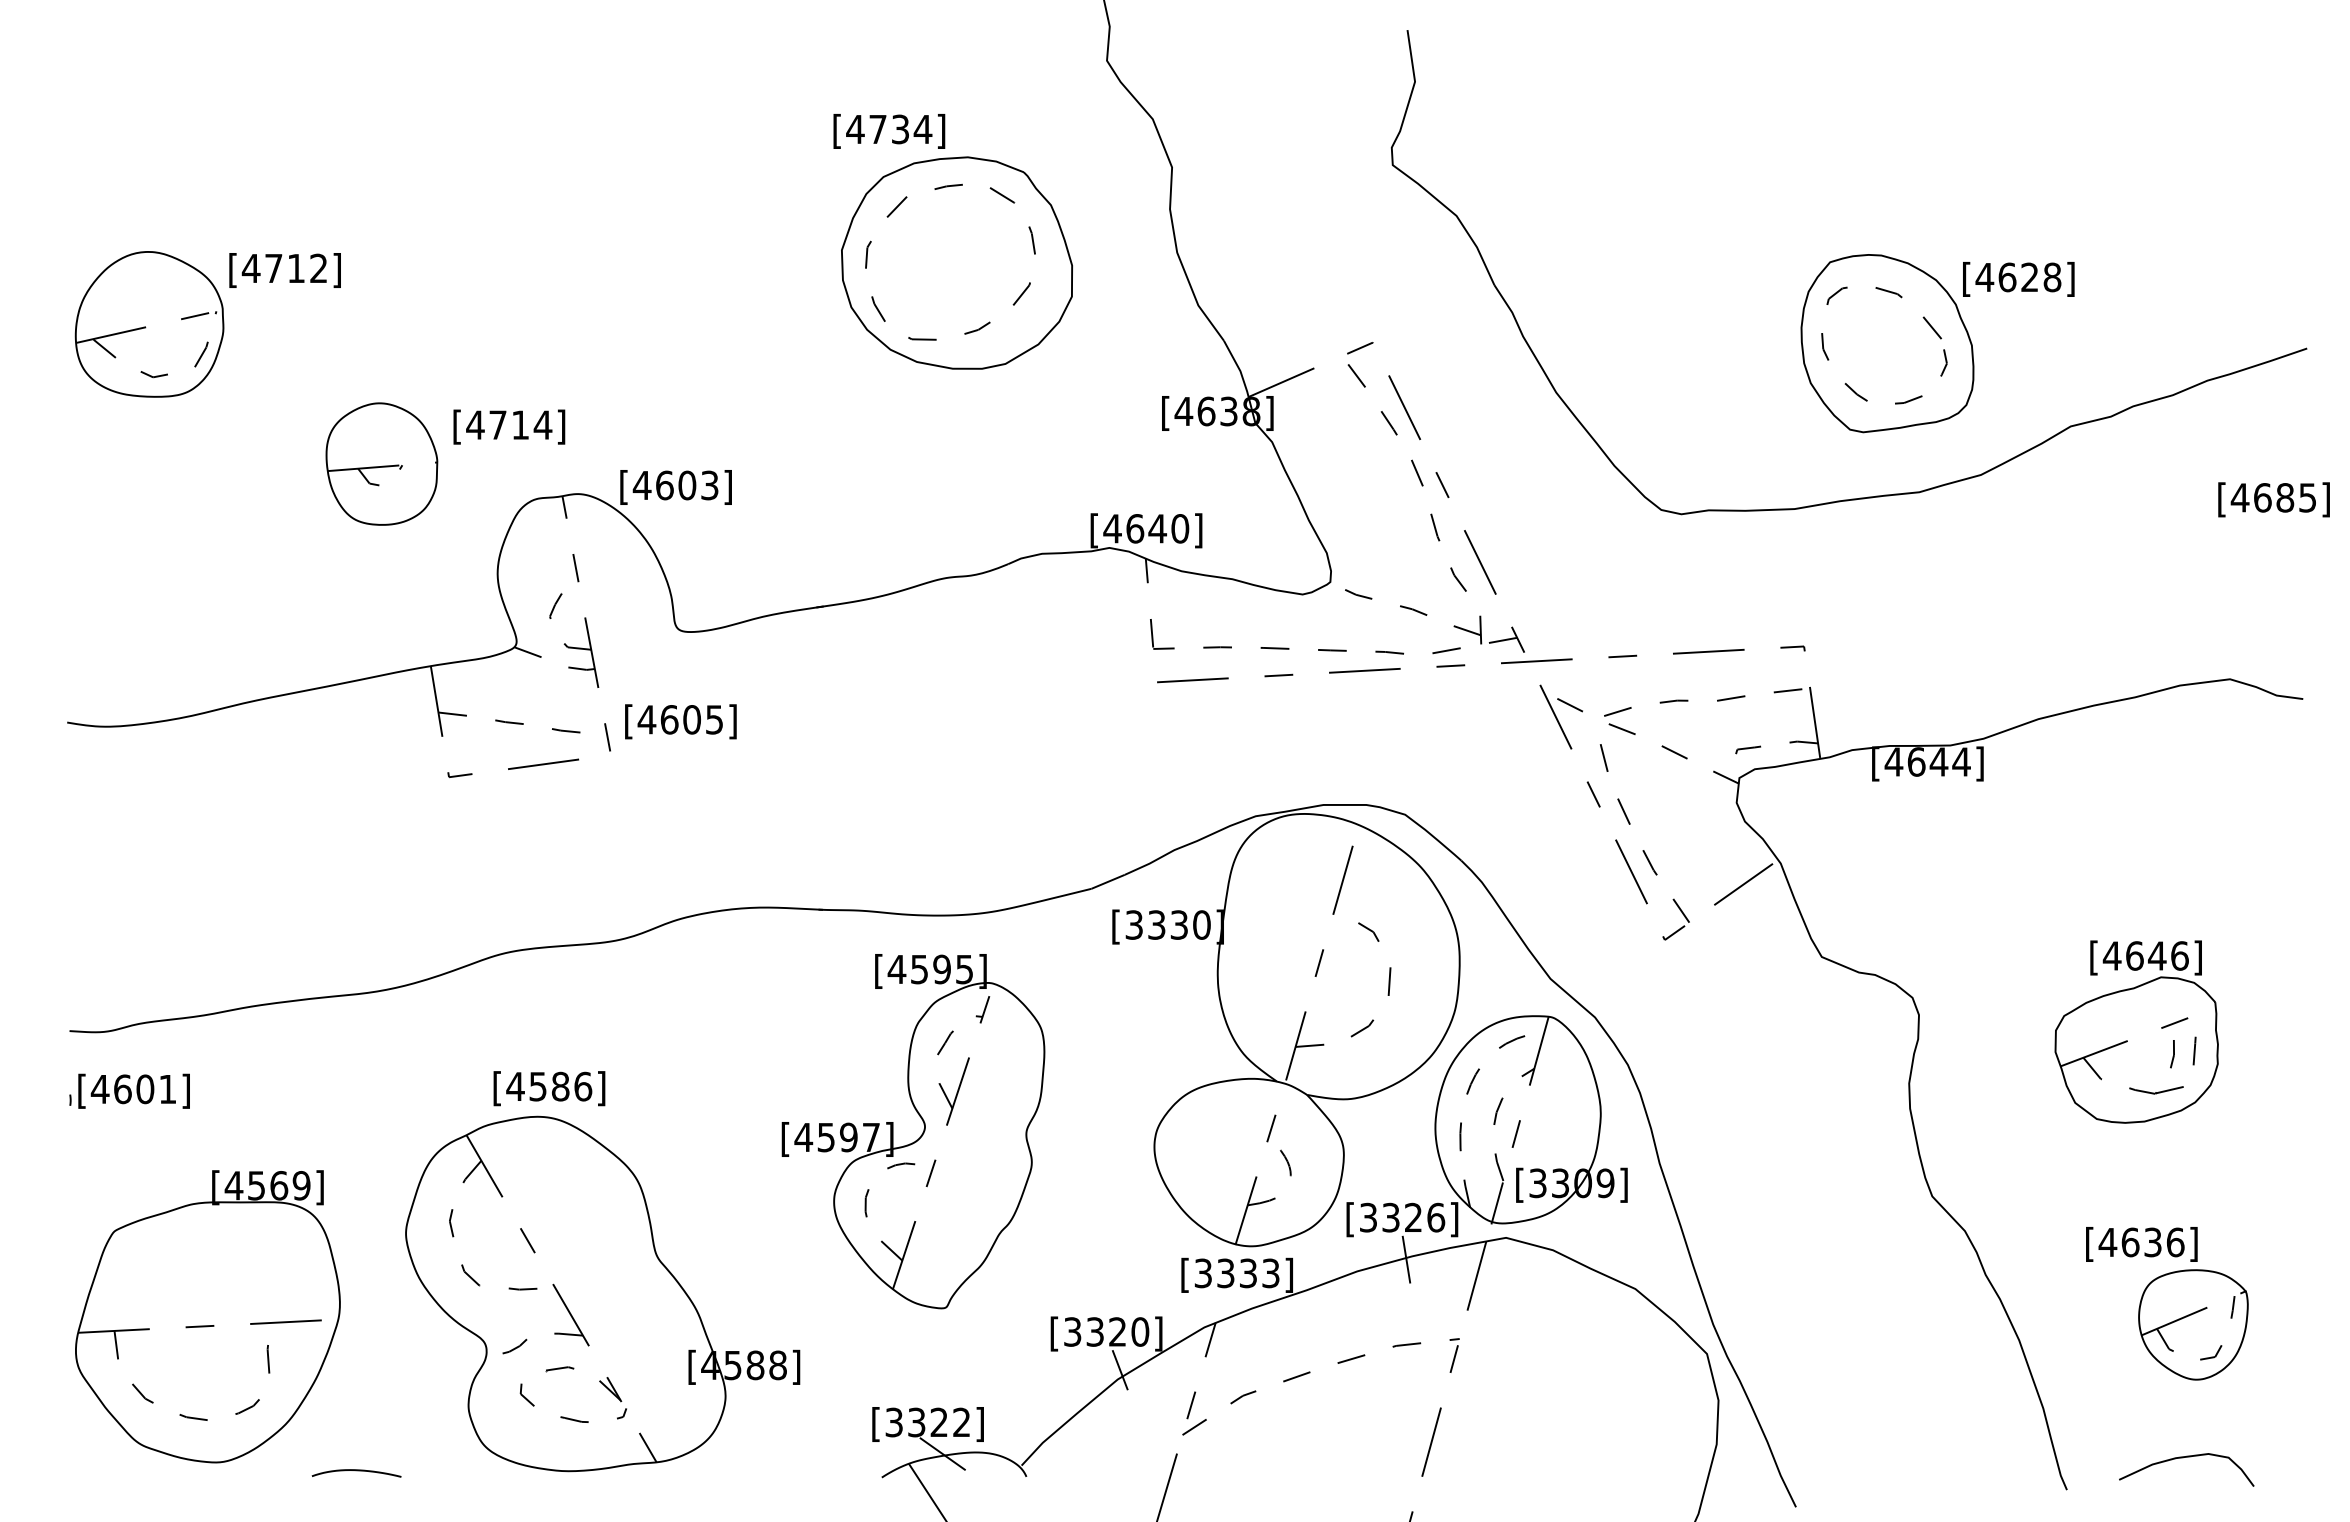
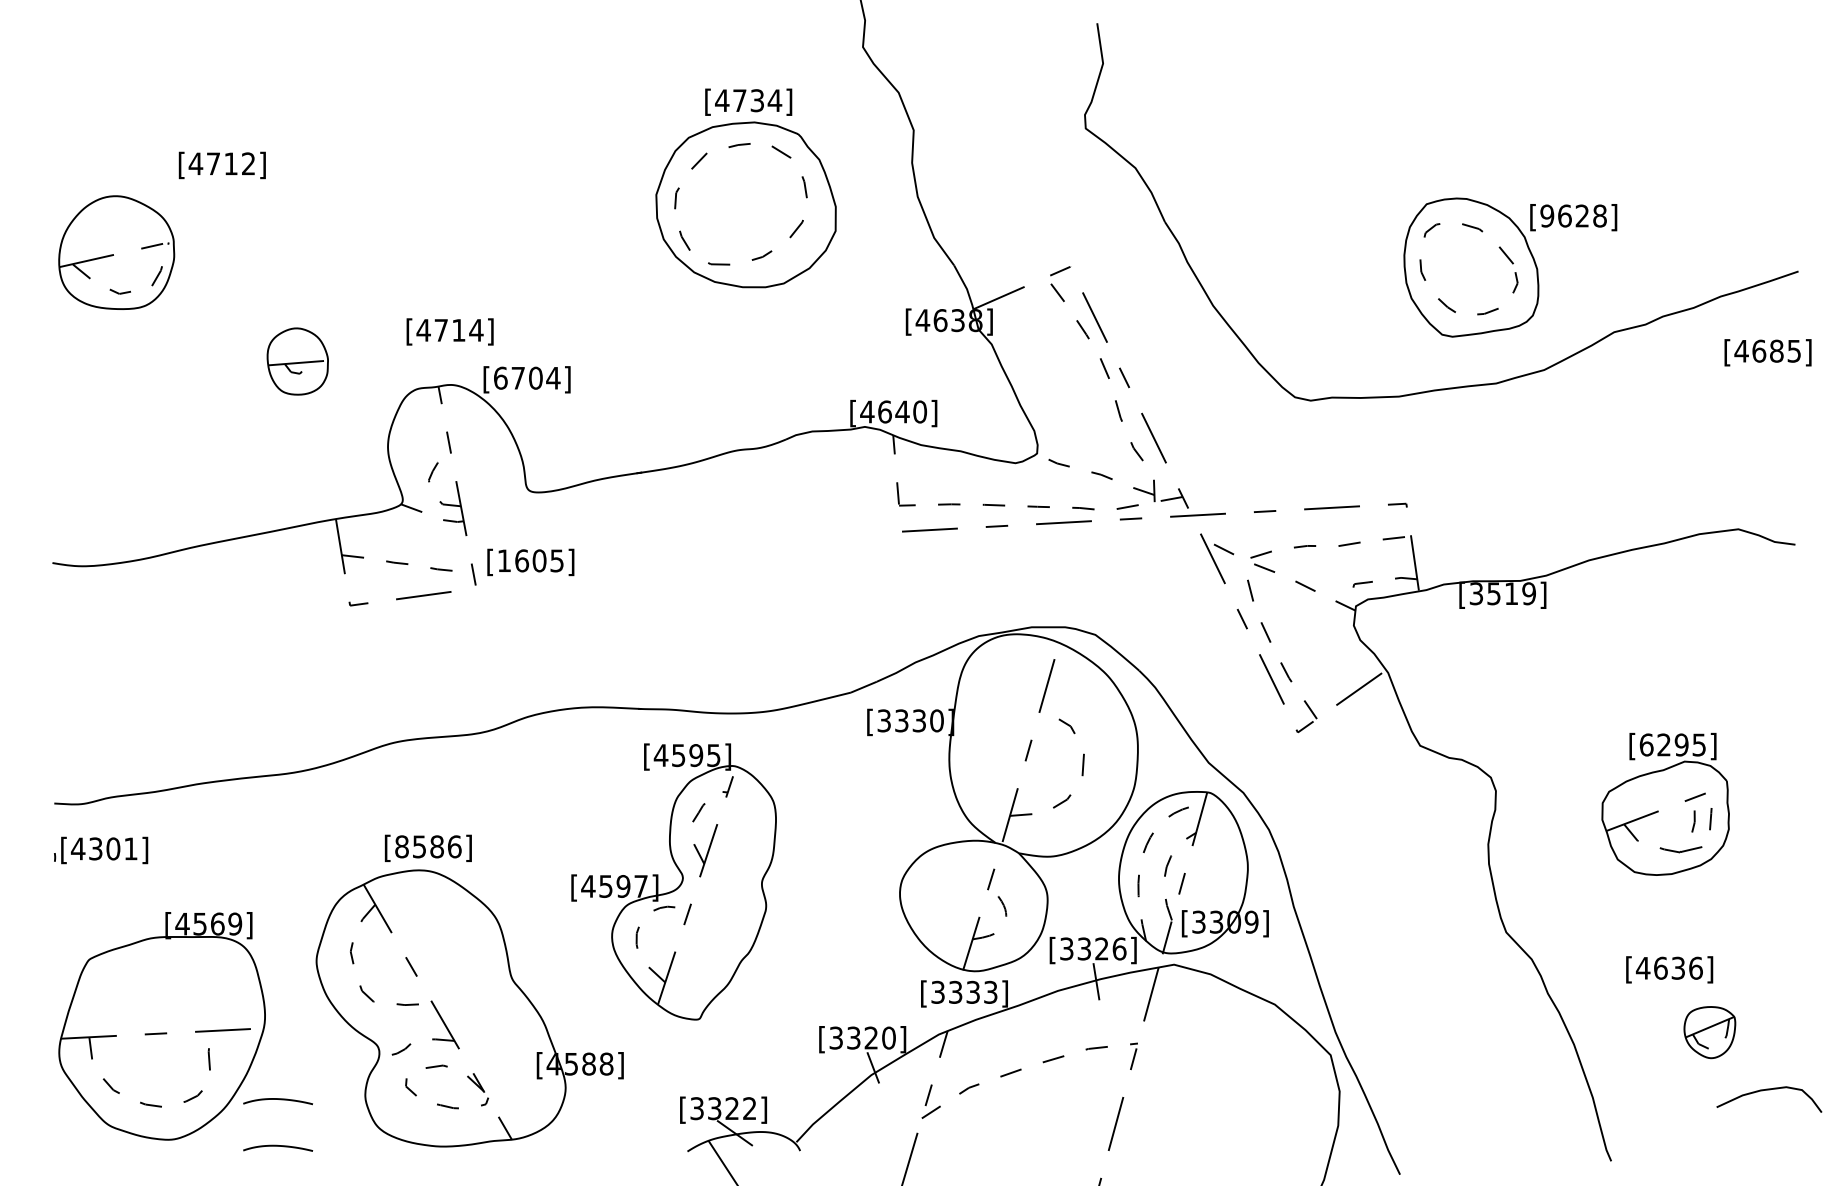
text: (889, 131) -> (748, 102), moved
text: (284, 270) -> (221, 165), moved
text: (1984, 277) -> (1547, 216), [4628] -> [9628]
text: (509, 426) -> (450, 331), moved
part: (381, 463) -> (297, 361), size x0.7
text: (675, 485) -> (526, 378), [4603] -> [6704]
text: (2273, 499) -> (1767, 352), moved
text: (646, 719) -> (504, 560), [4605] -> [1605]
text: (1927, 761) -> (1502, 593), [4644] -> [3519]
text: (2145, 955) -> (1672, 744), [4646] -> [6295]
text: (515, 1086) -> (401, 846), [4586] -> [8586]
text: (122, 1089) -> (95, 849), [4601] -> [4301]
part: (920, 1135) -> (679, 884), moved
part: (2193, 1324) -> (1709, 1032), size x0.6
curve: (356, 1411) -> (277, 1100), added
curve: (2183, 1458) -> (1766, 1090), moved

